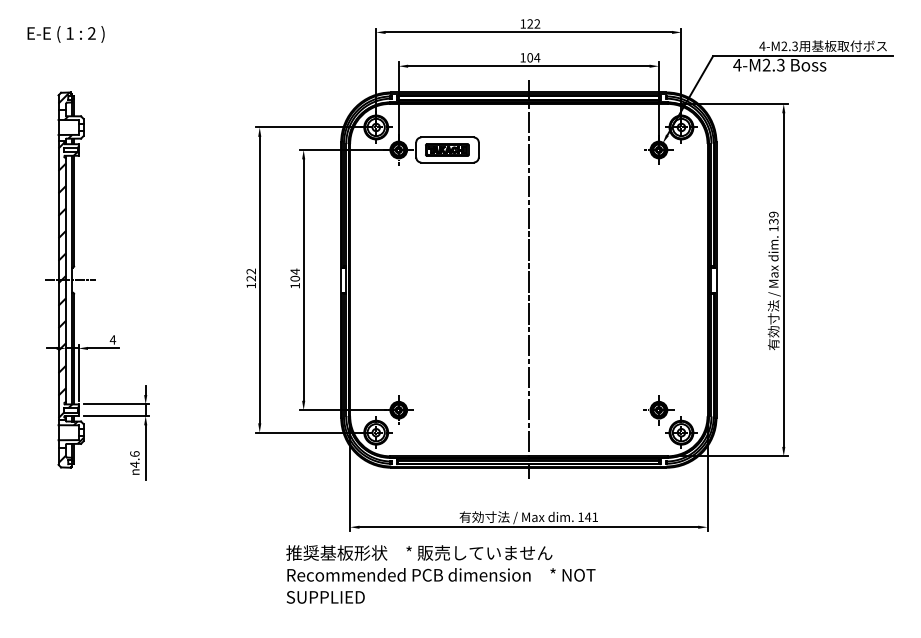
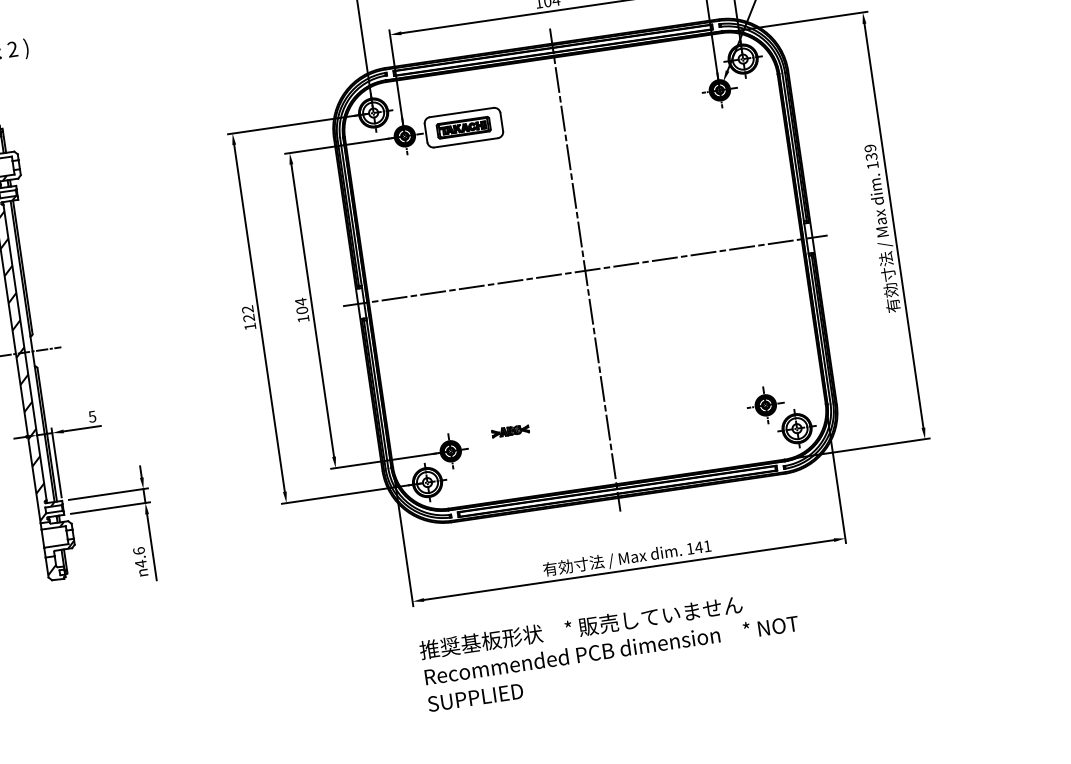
line: (528, 280) -> (584, 271), added
text: (112, 339) -> (91, 416), 4 -> 5
part: (449, 400) -> (510, 430), added
text: (440, 574) -> (610, 649), moved

